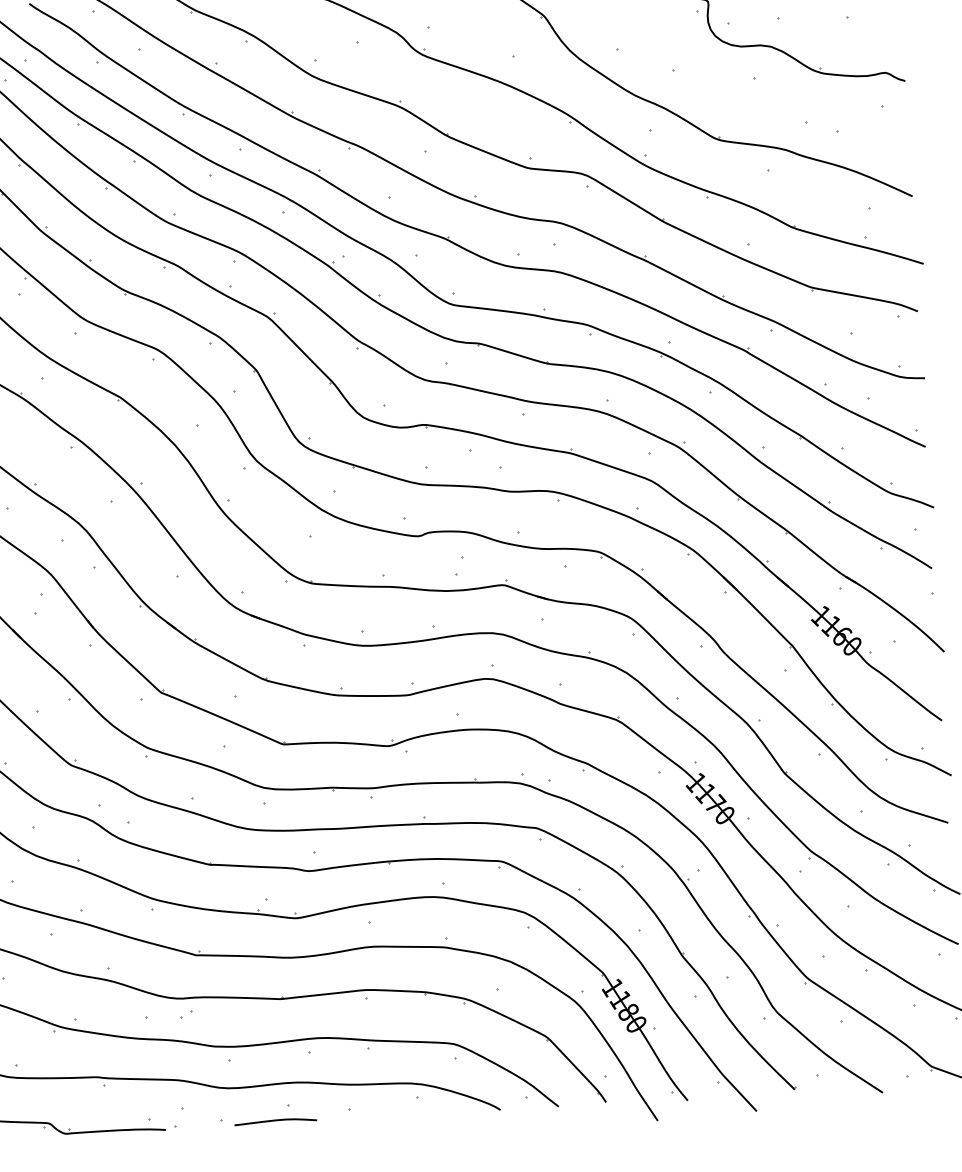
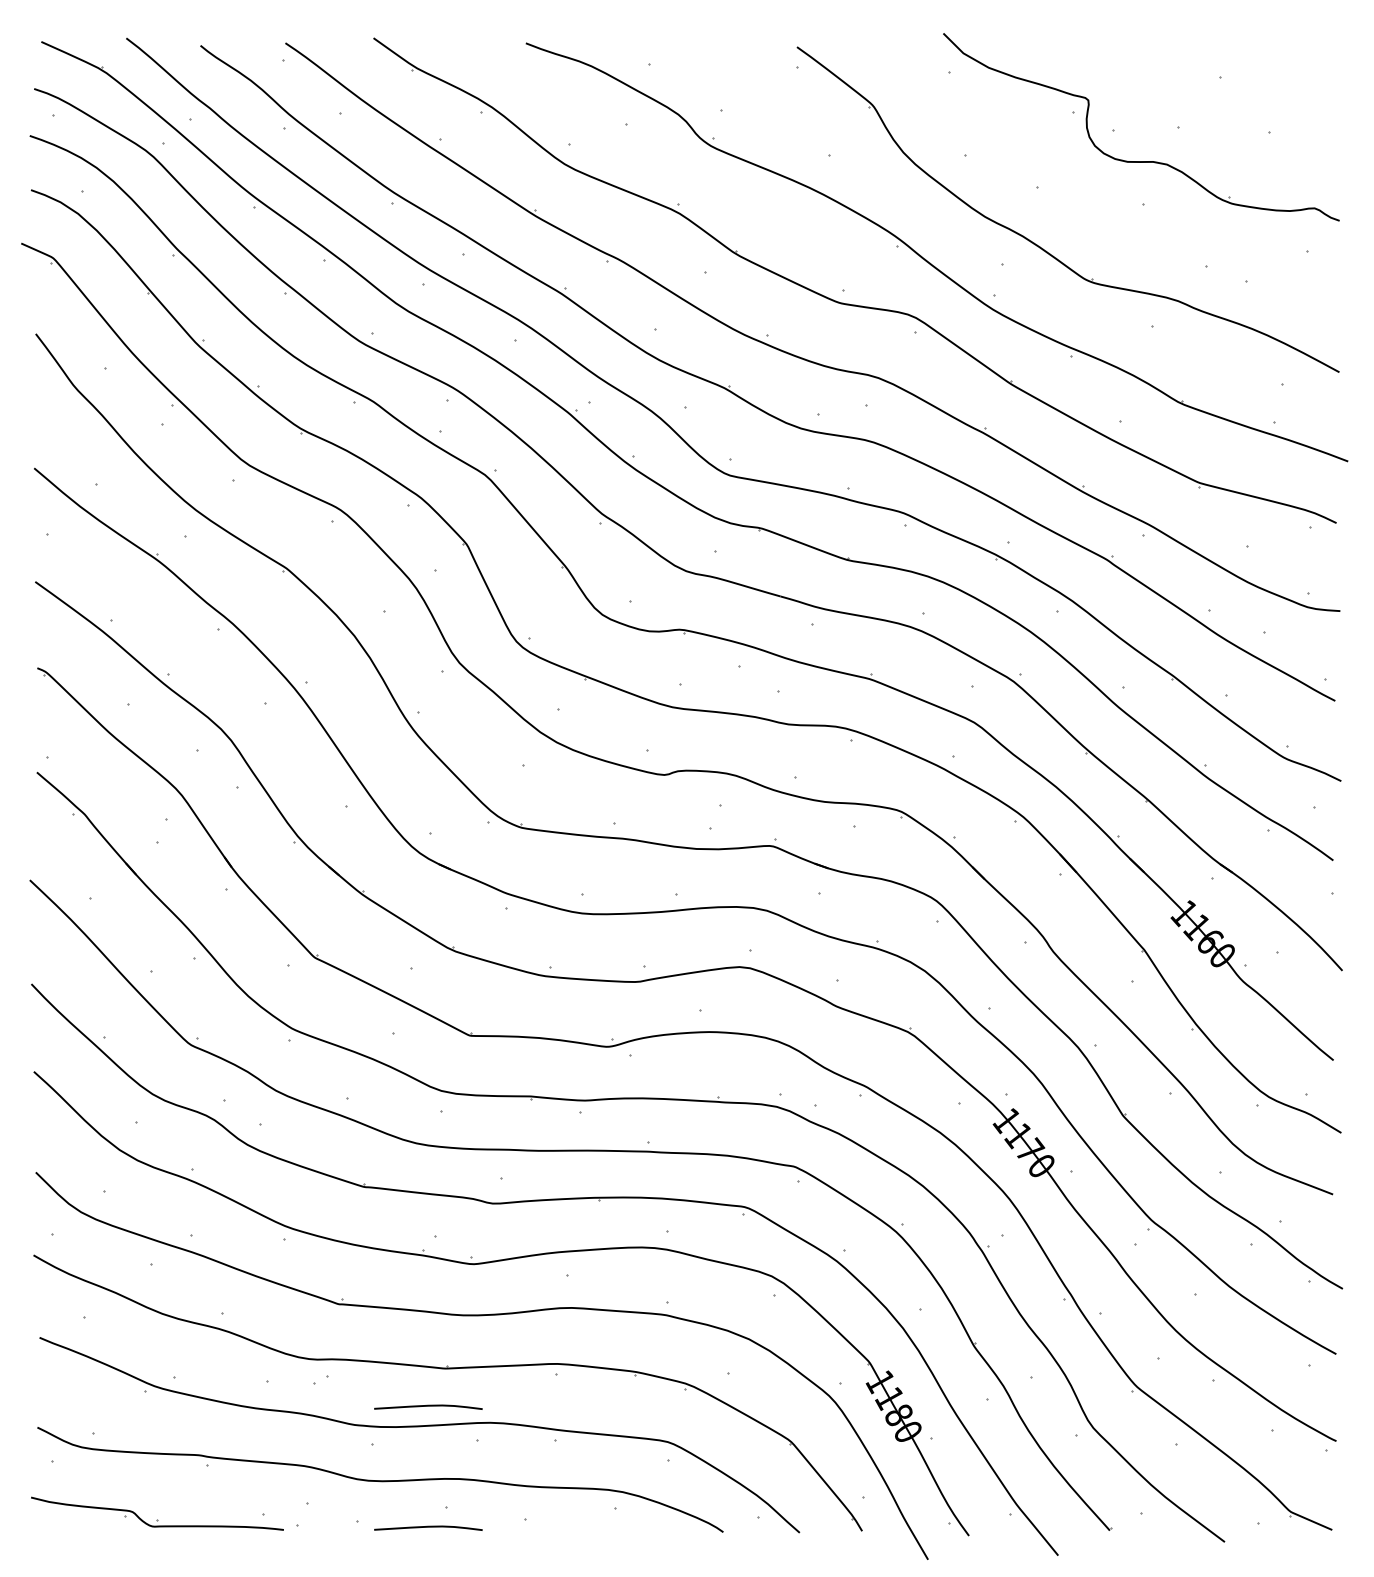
curve: (269, 1028) -> (428, 1406), added

